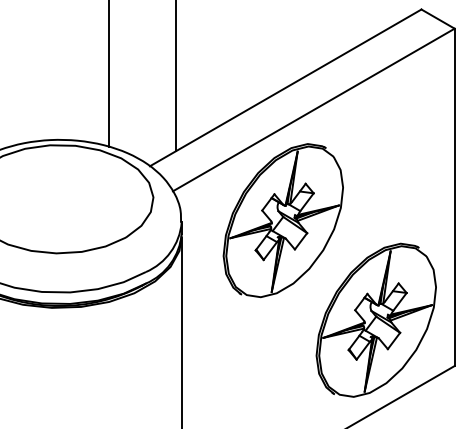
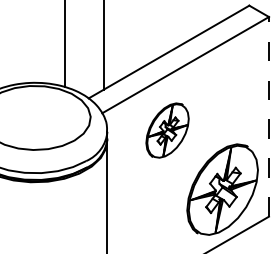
line: (453, 196) -> (268, 116), solid -> dashed
part: (283, 220) -> (167, 130), size x0.6

